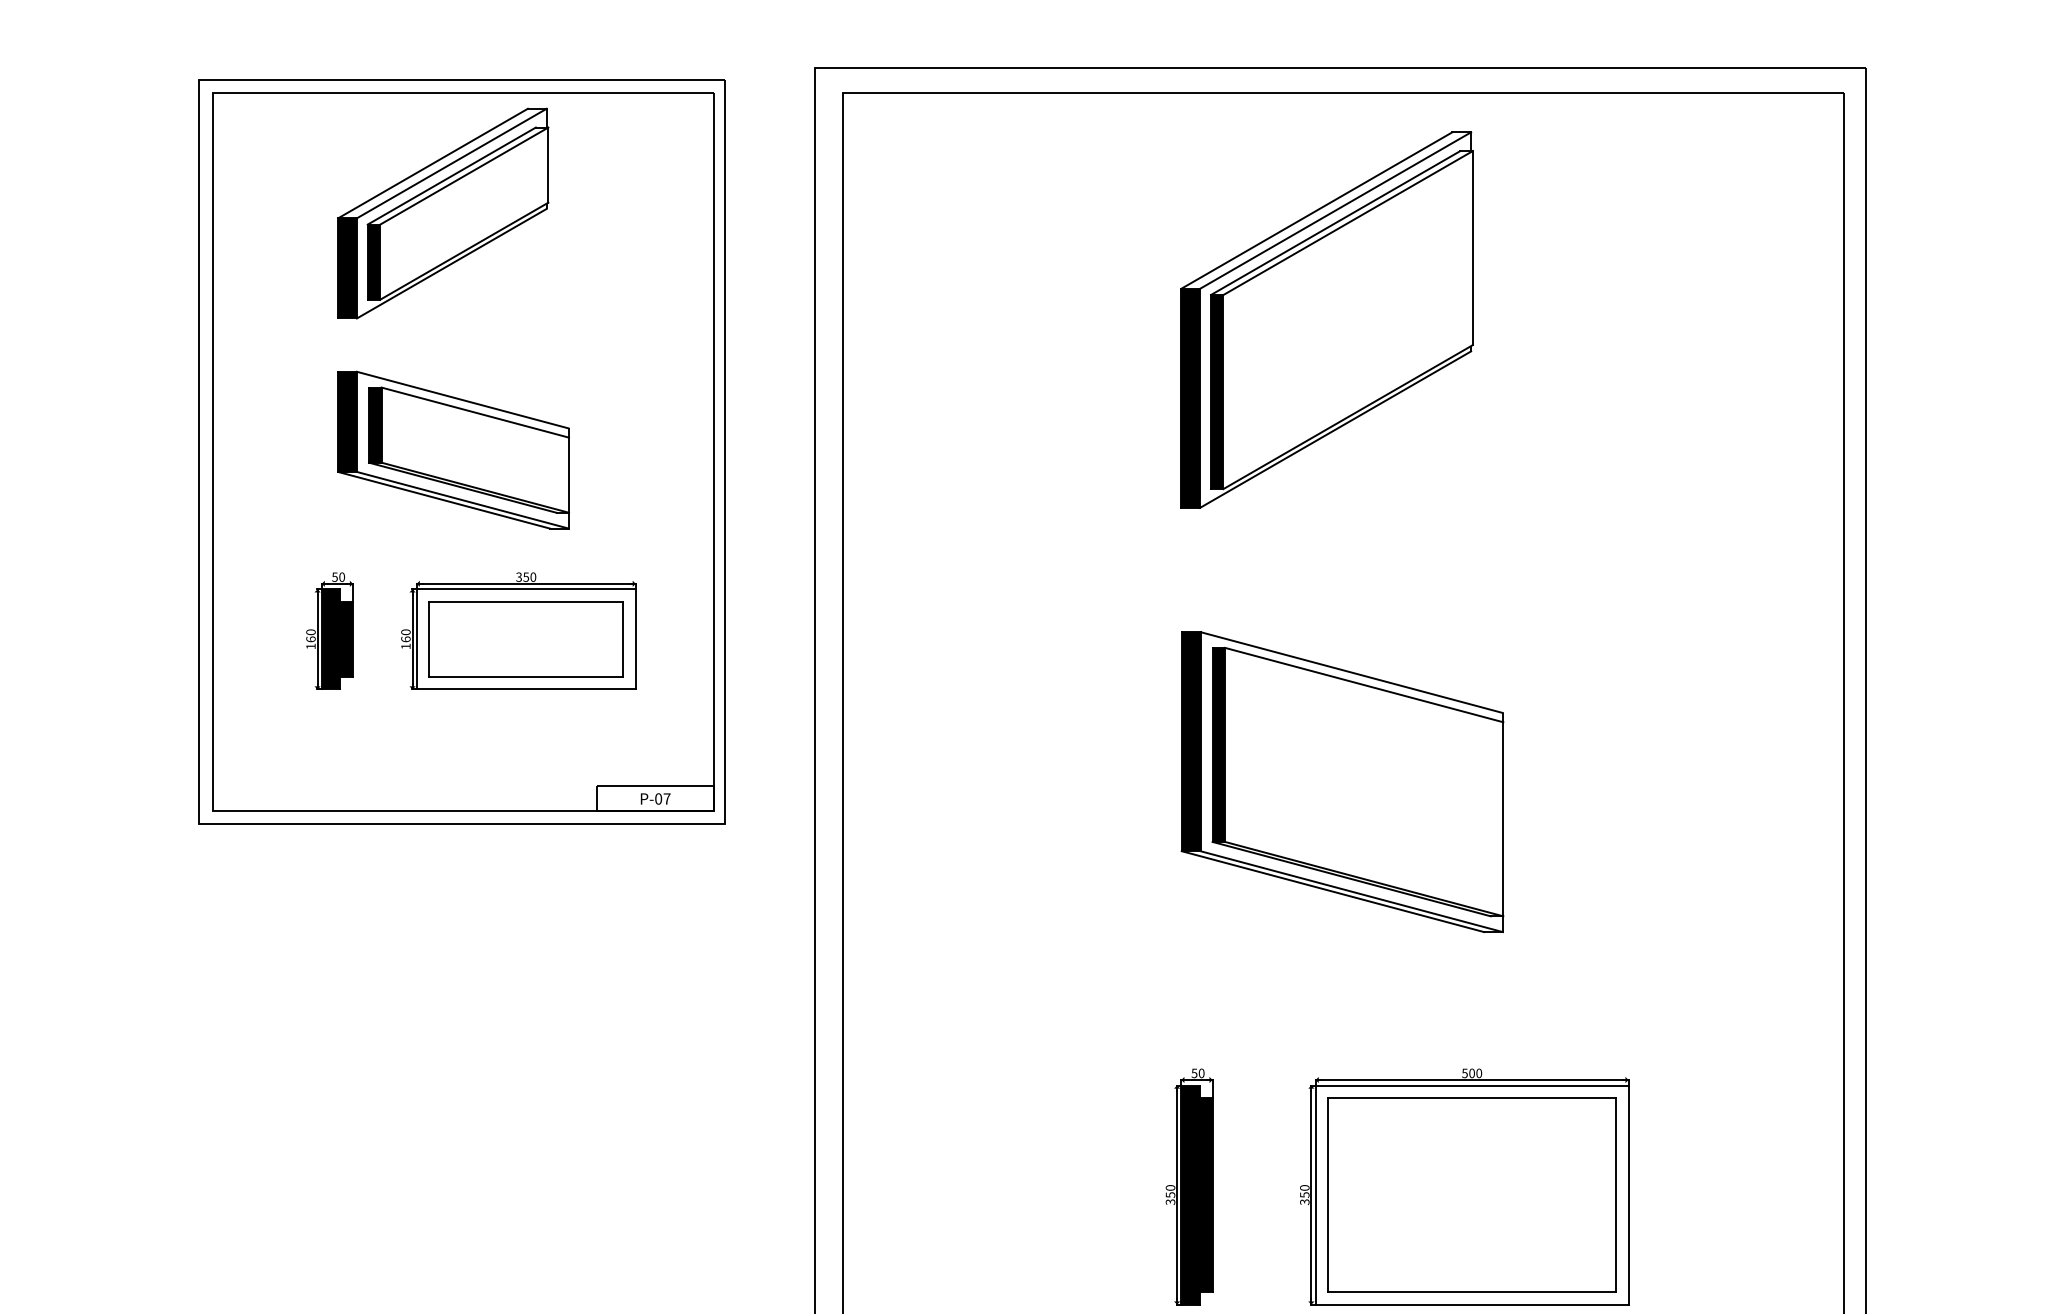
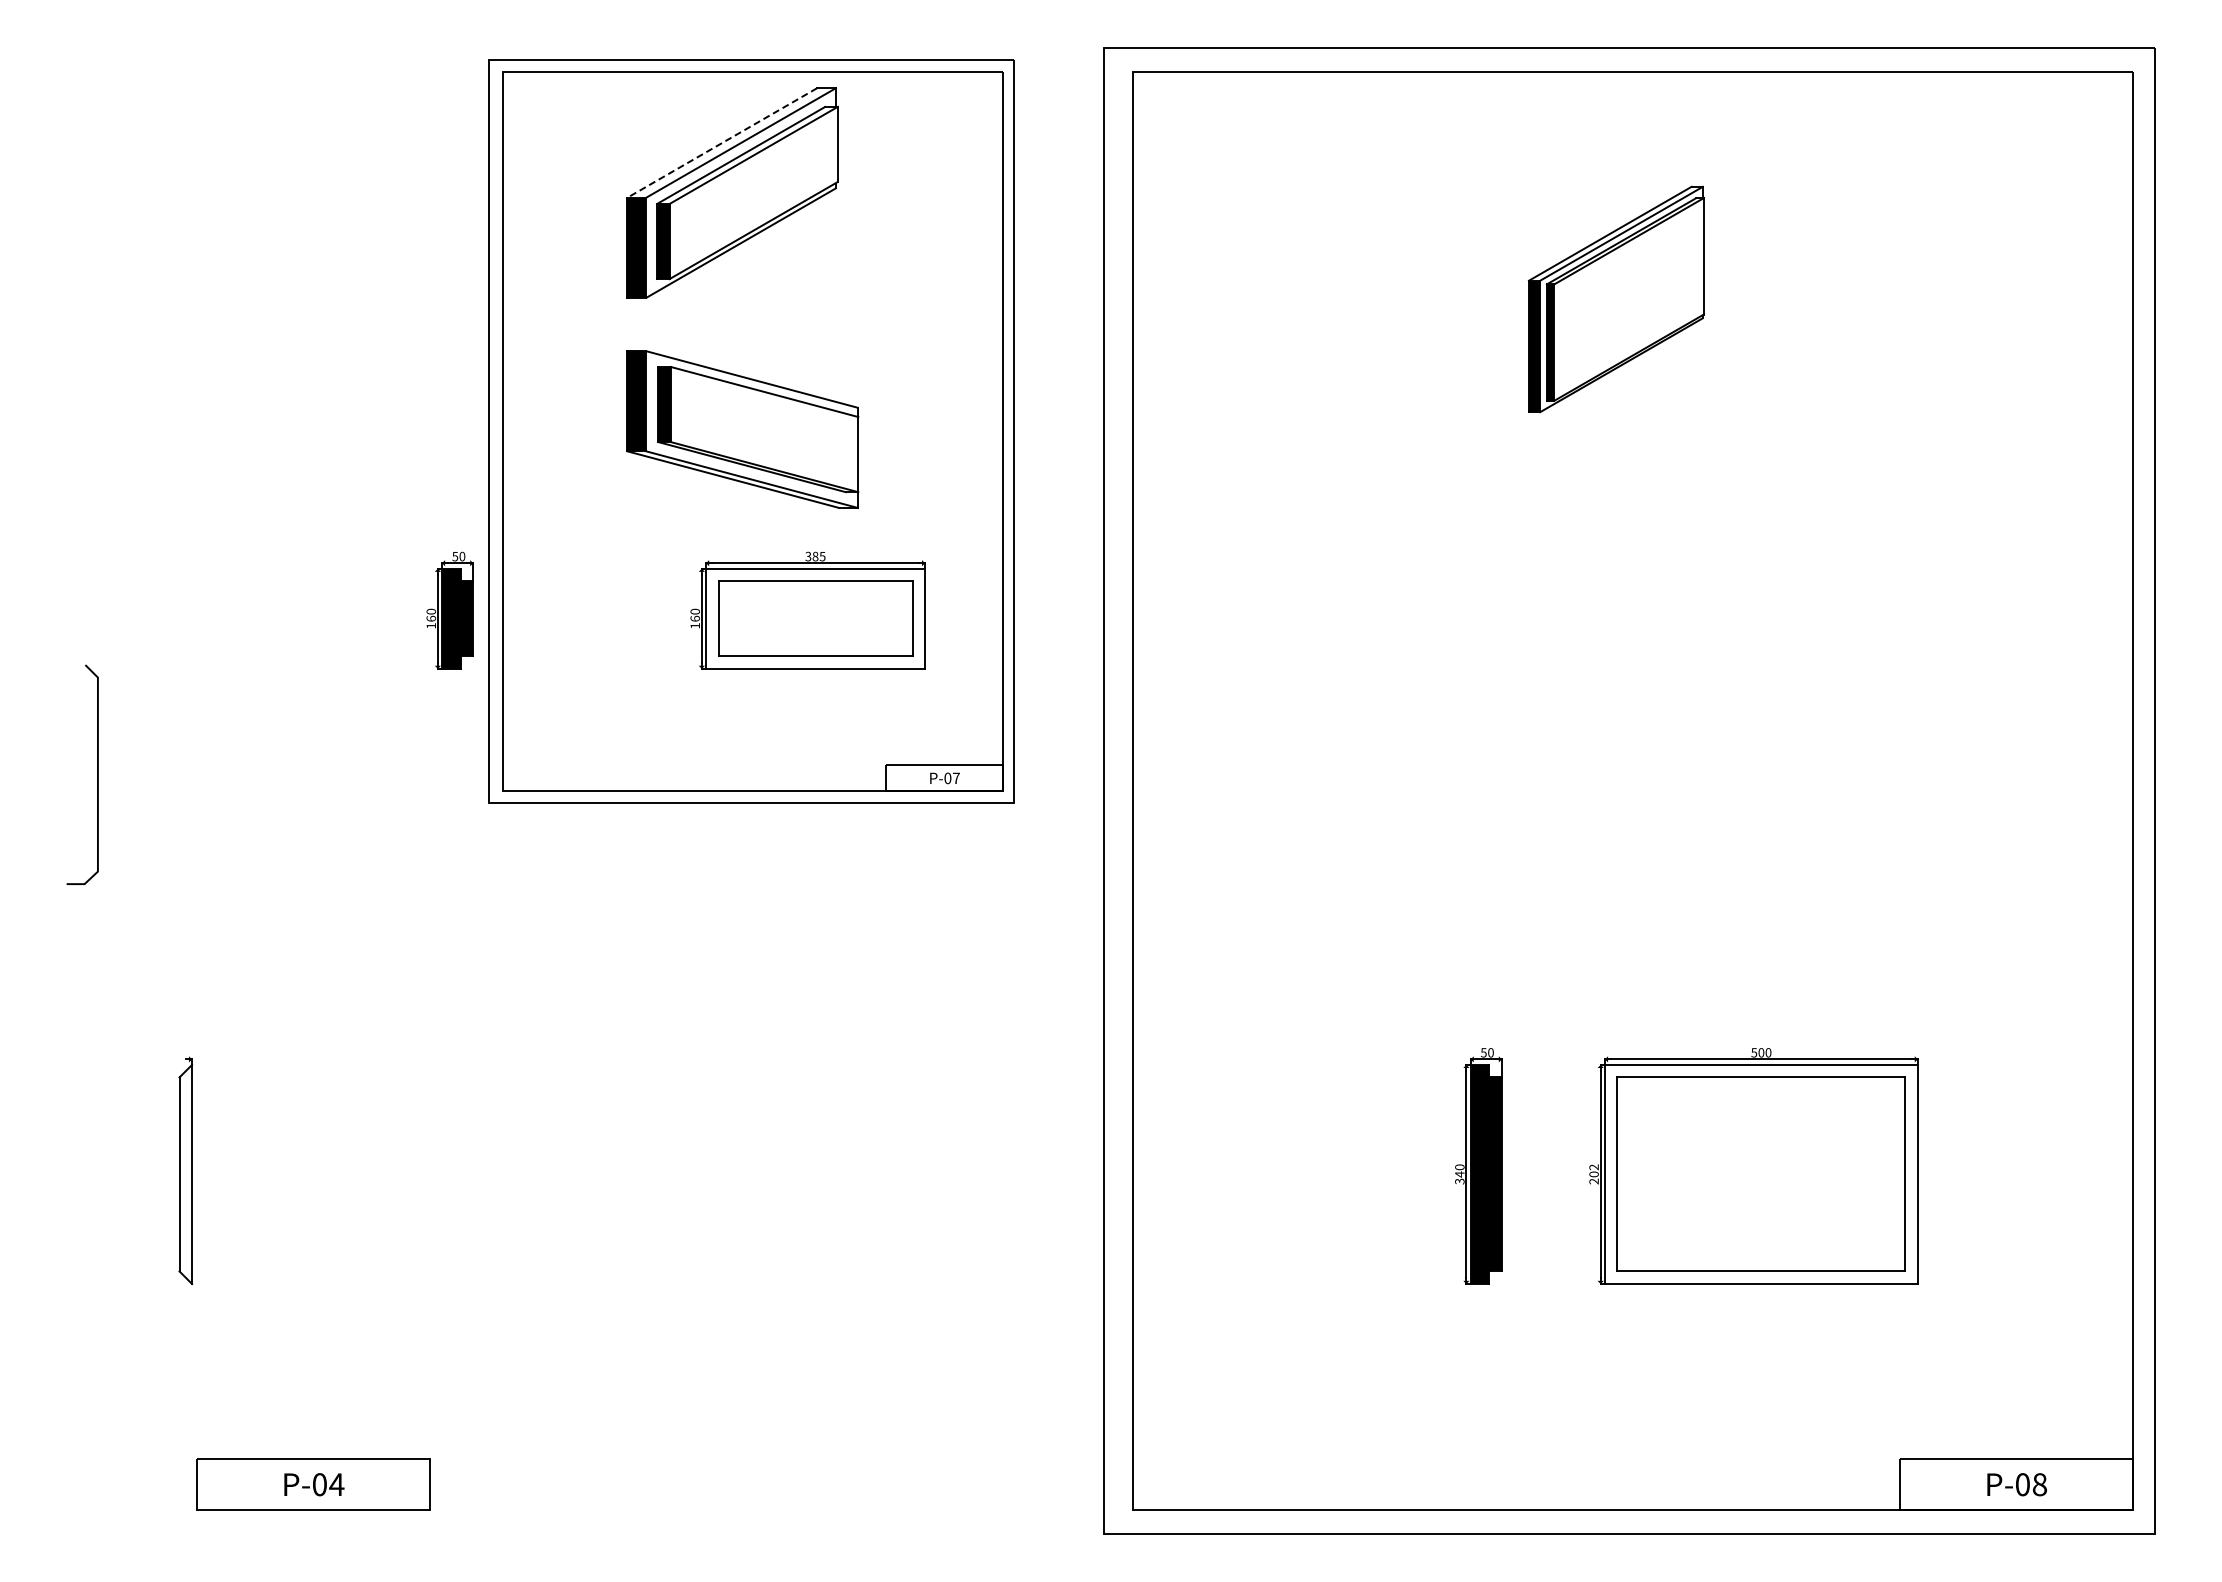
line: (433, 163) -> (722, 142), solid -> dashed
part: (1327, 320) -> (1616, 299), size x0.6
text: (529, 577) -> (818, 556), 350 -> 385
part: (329, 631) -> (449, 610), moved
part: (1342, 782) -> (1631, 761), removed
text: (1170, 1195) -> (1459, 1174), 350 -> 340
text: (1304, 1195) -> (1593, 1174), 350 -> 202

